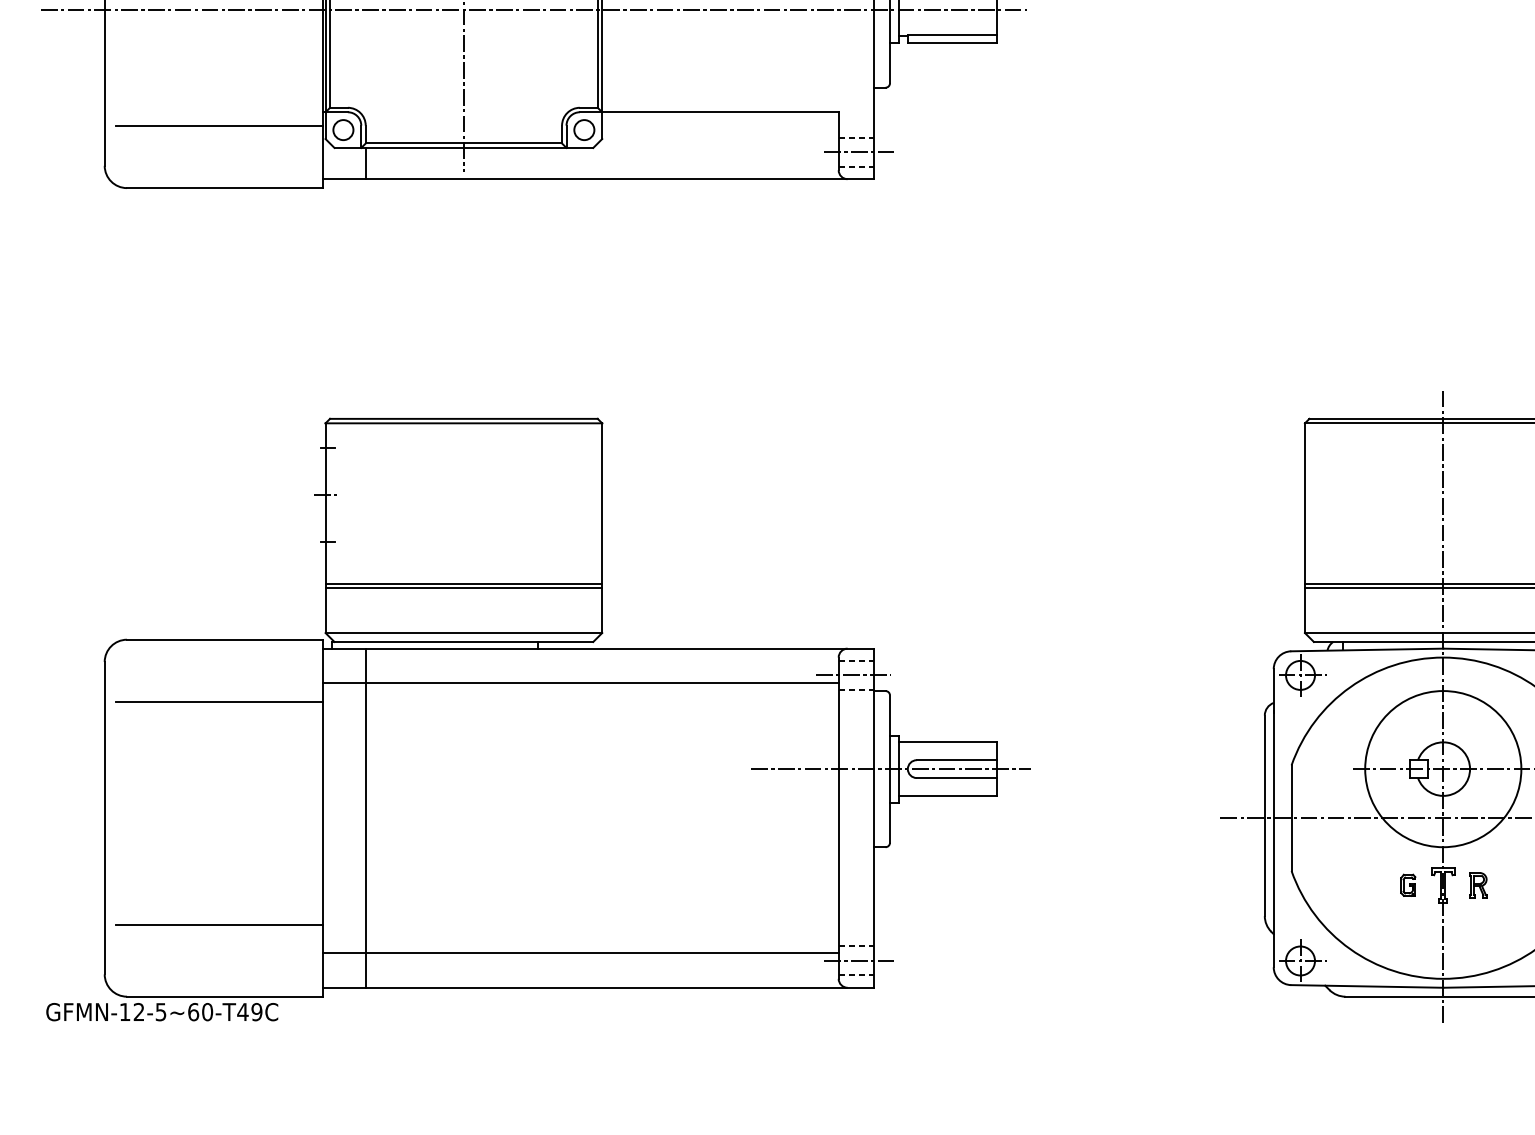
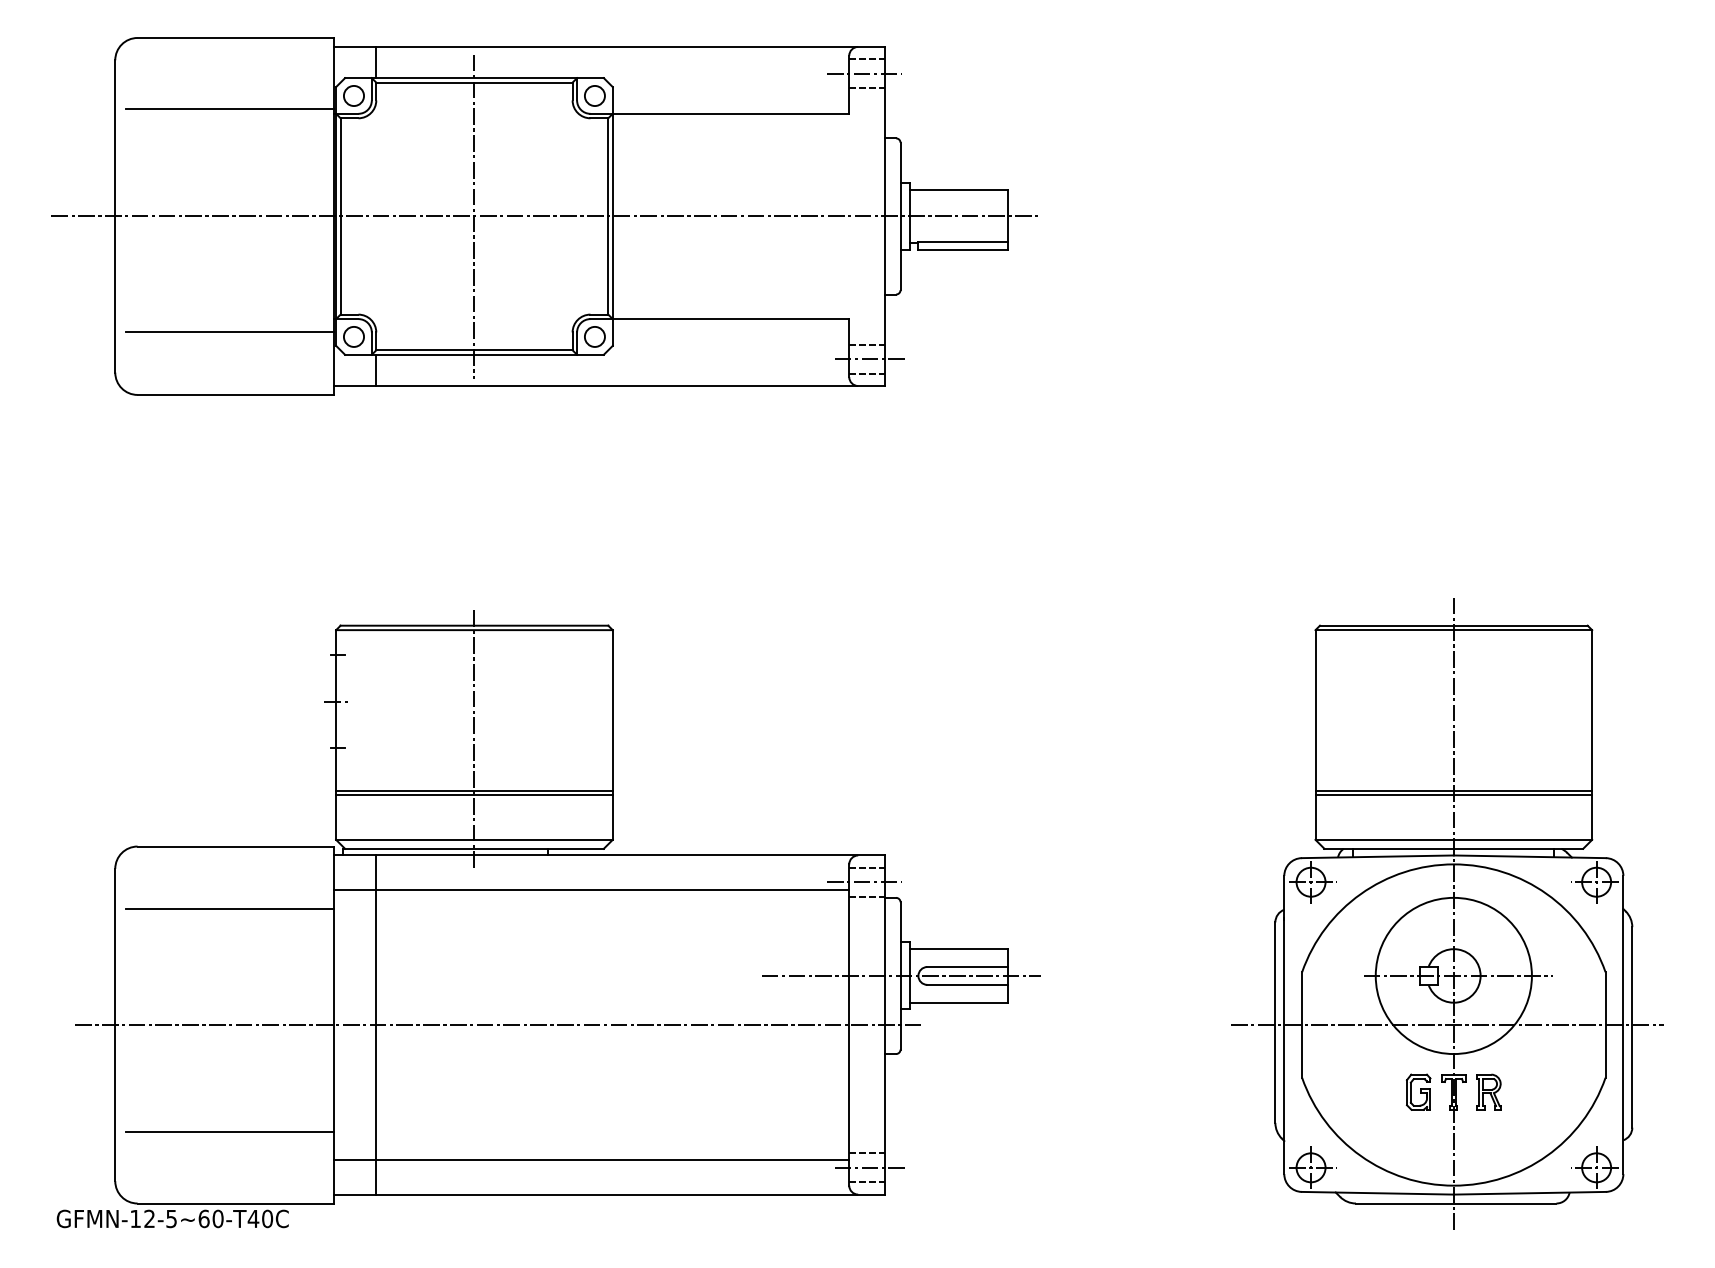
line: (463, 532) -> (474, 739), added
line: (487, 818) -> (498, 1025), added
part: (1407, 884) -> (1418, 1091), size x1.67
part: (1477, 884) -> (1488, 1091), size x1.43
text: (256, 1012) -> (267, 1219), GFMN-12-5~60-T49C -> GFMN-12-5~60-T40C

